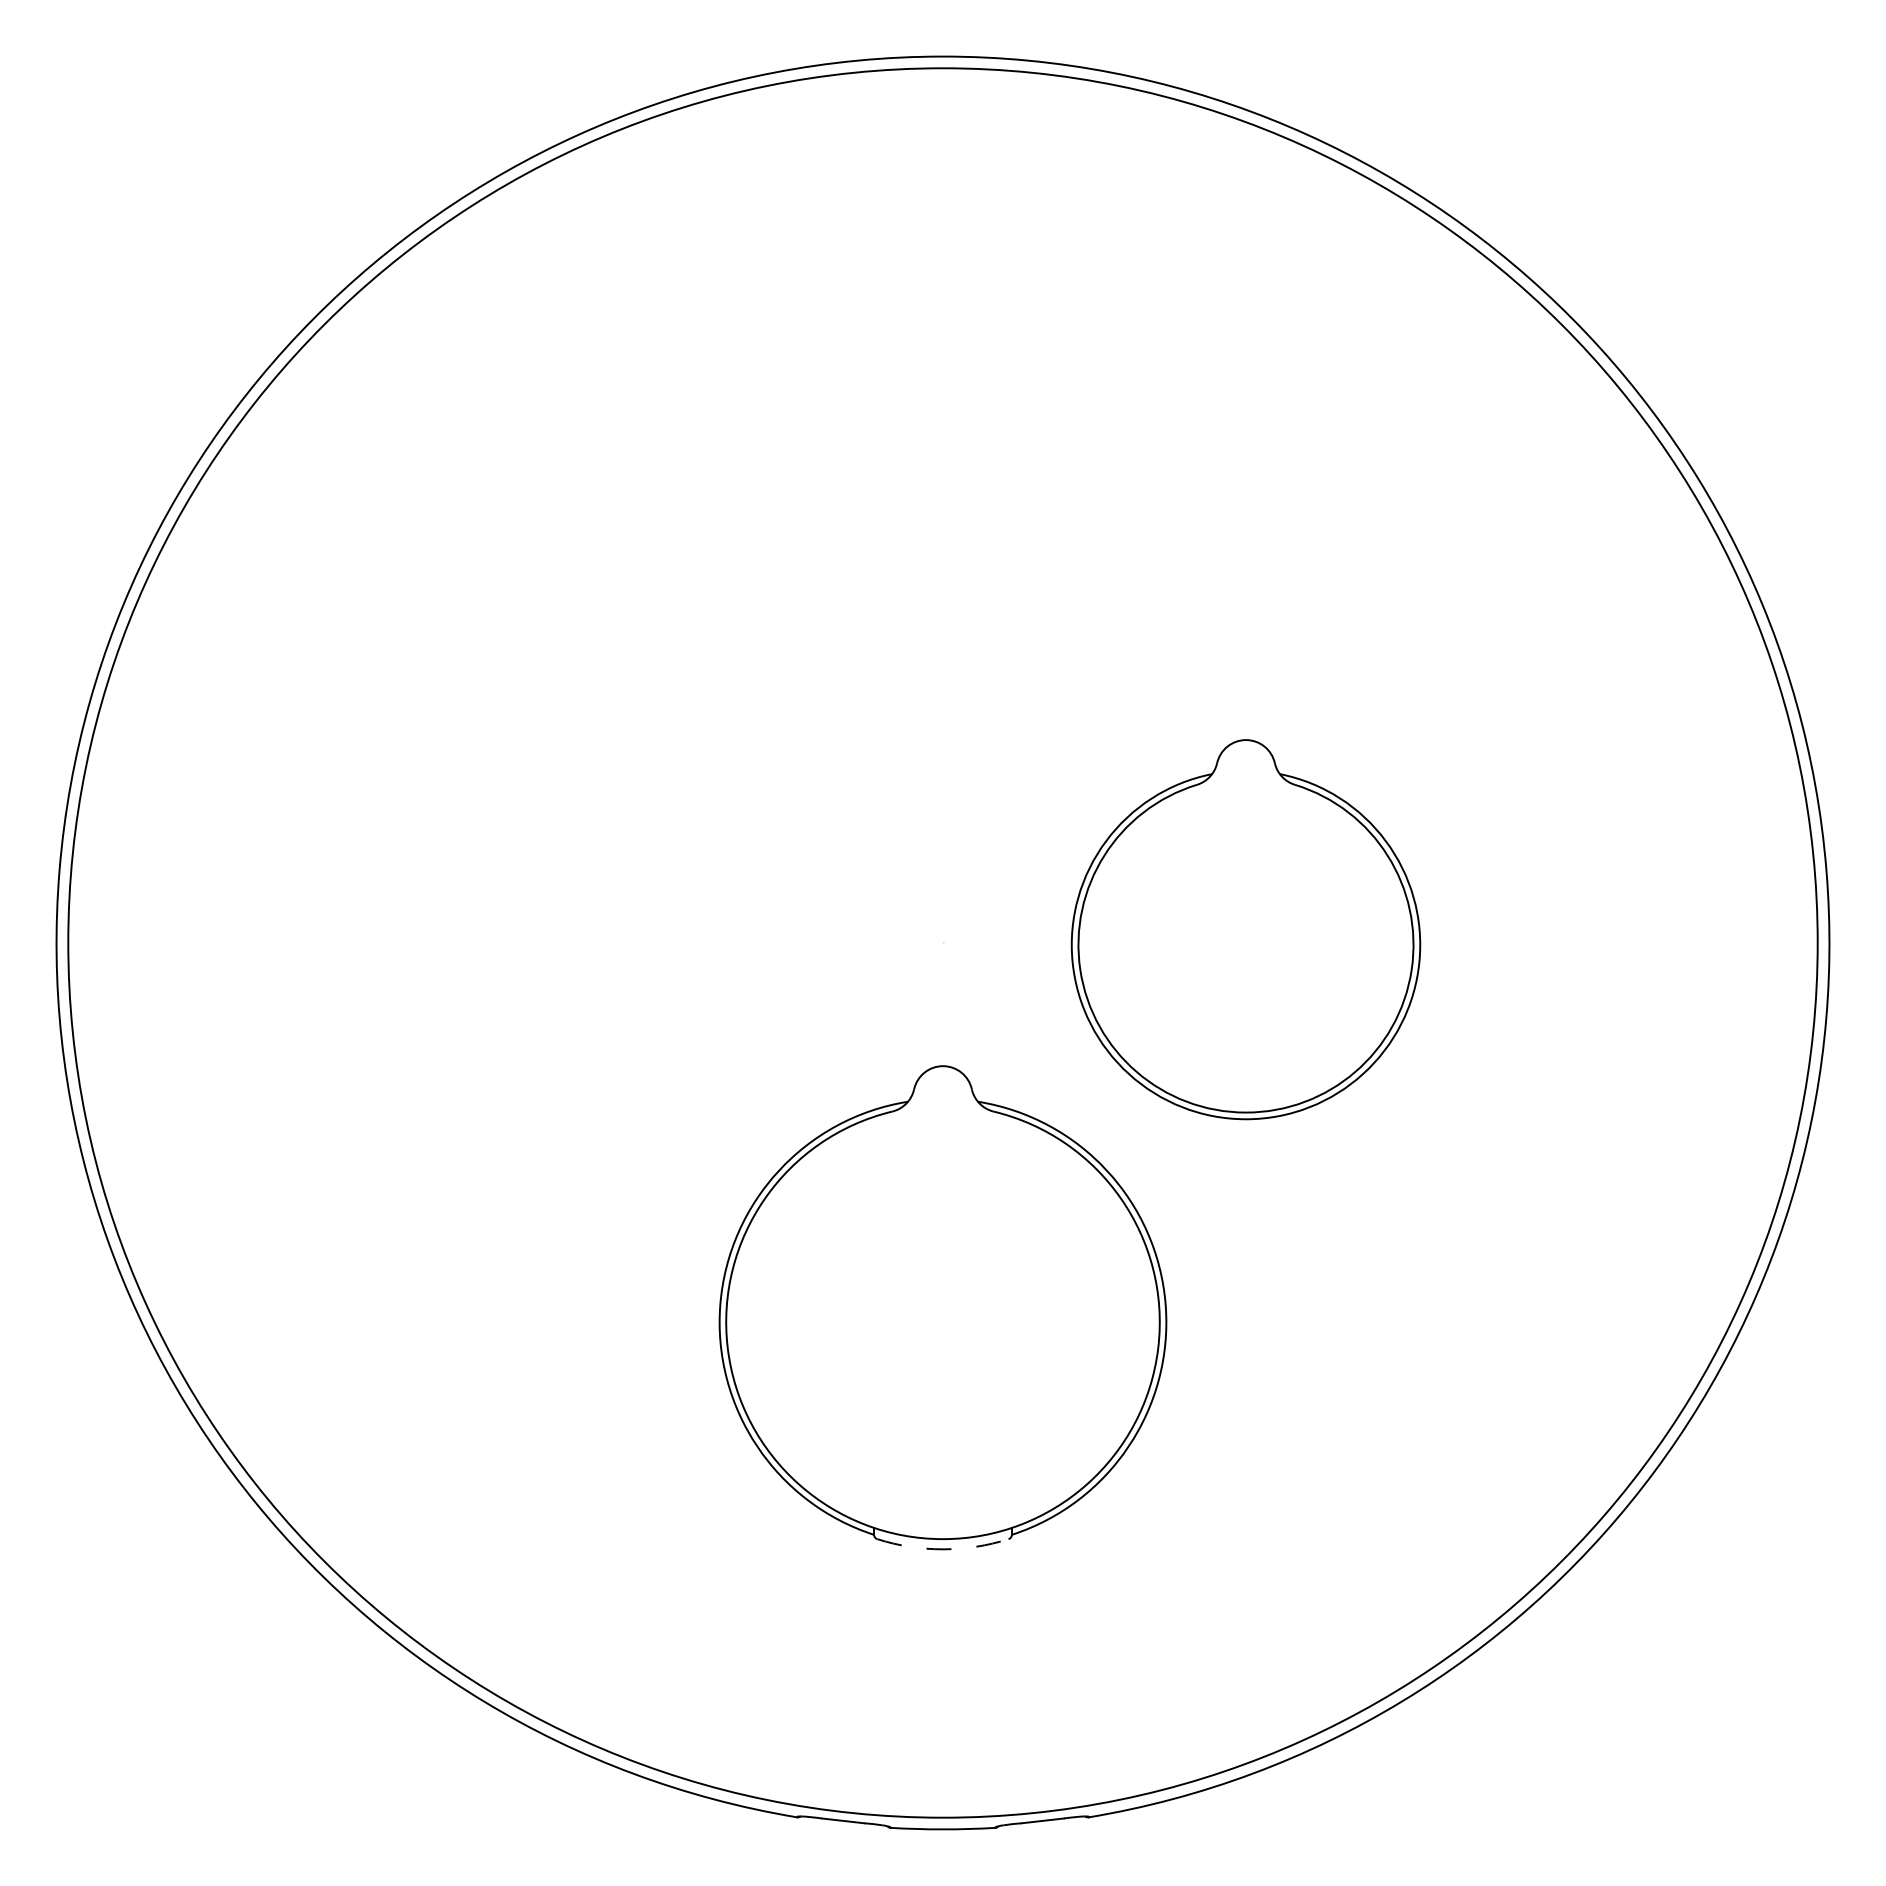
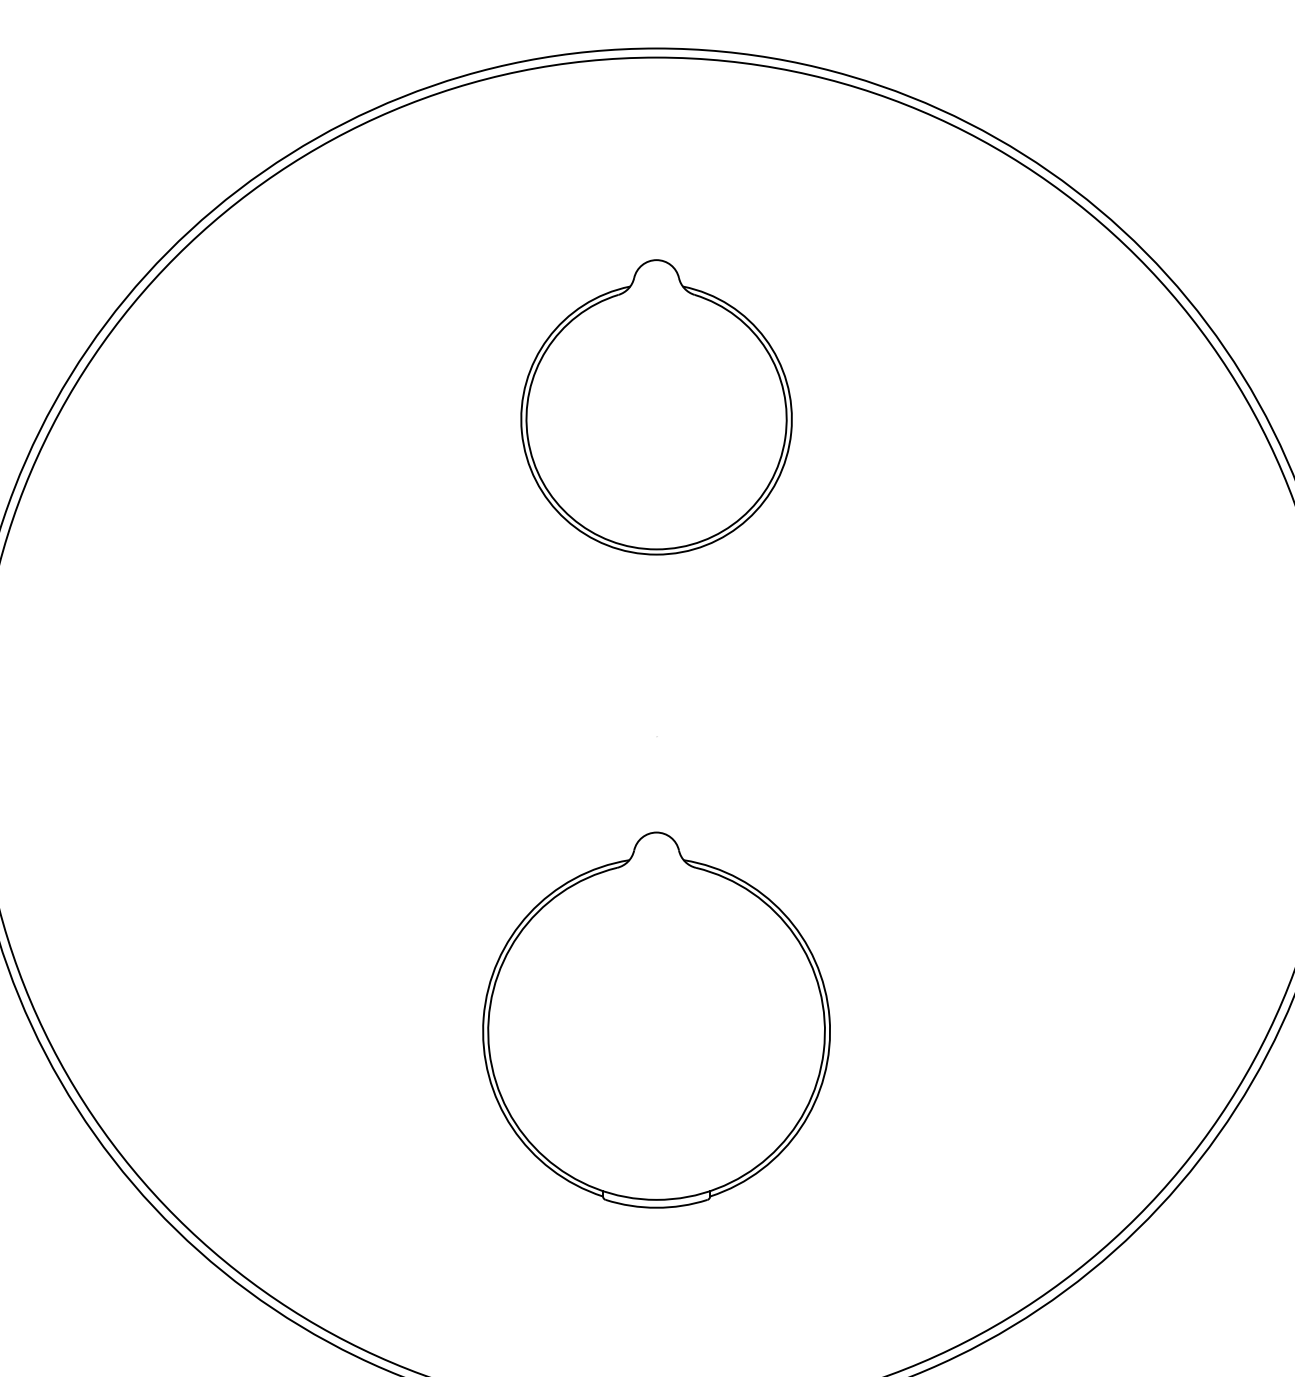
part: (1245, 929) -> (656, 407), moved
arc: (943, 1549) -> (656, 1207), dashed -> solid

